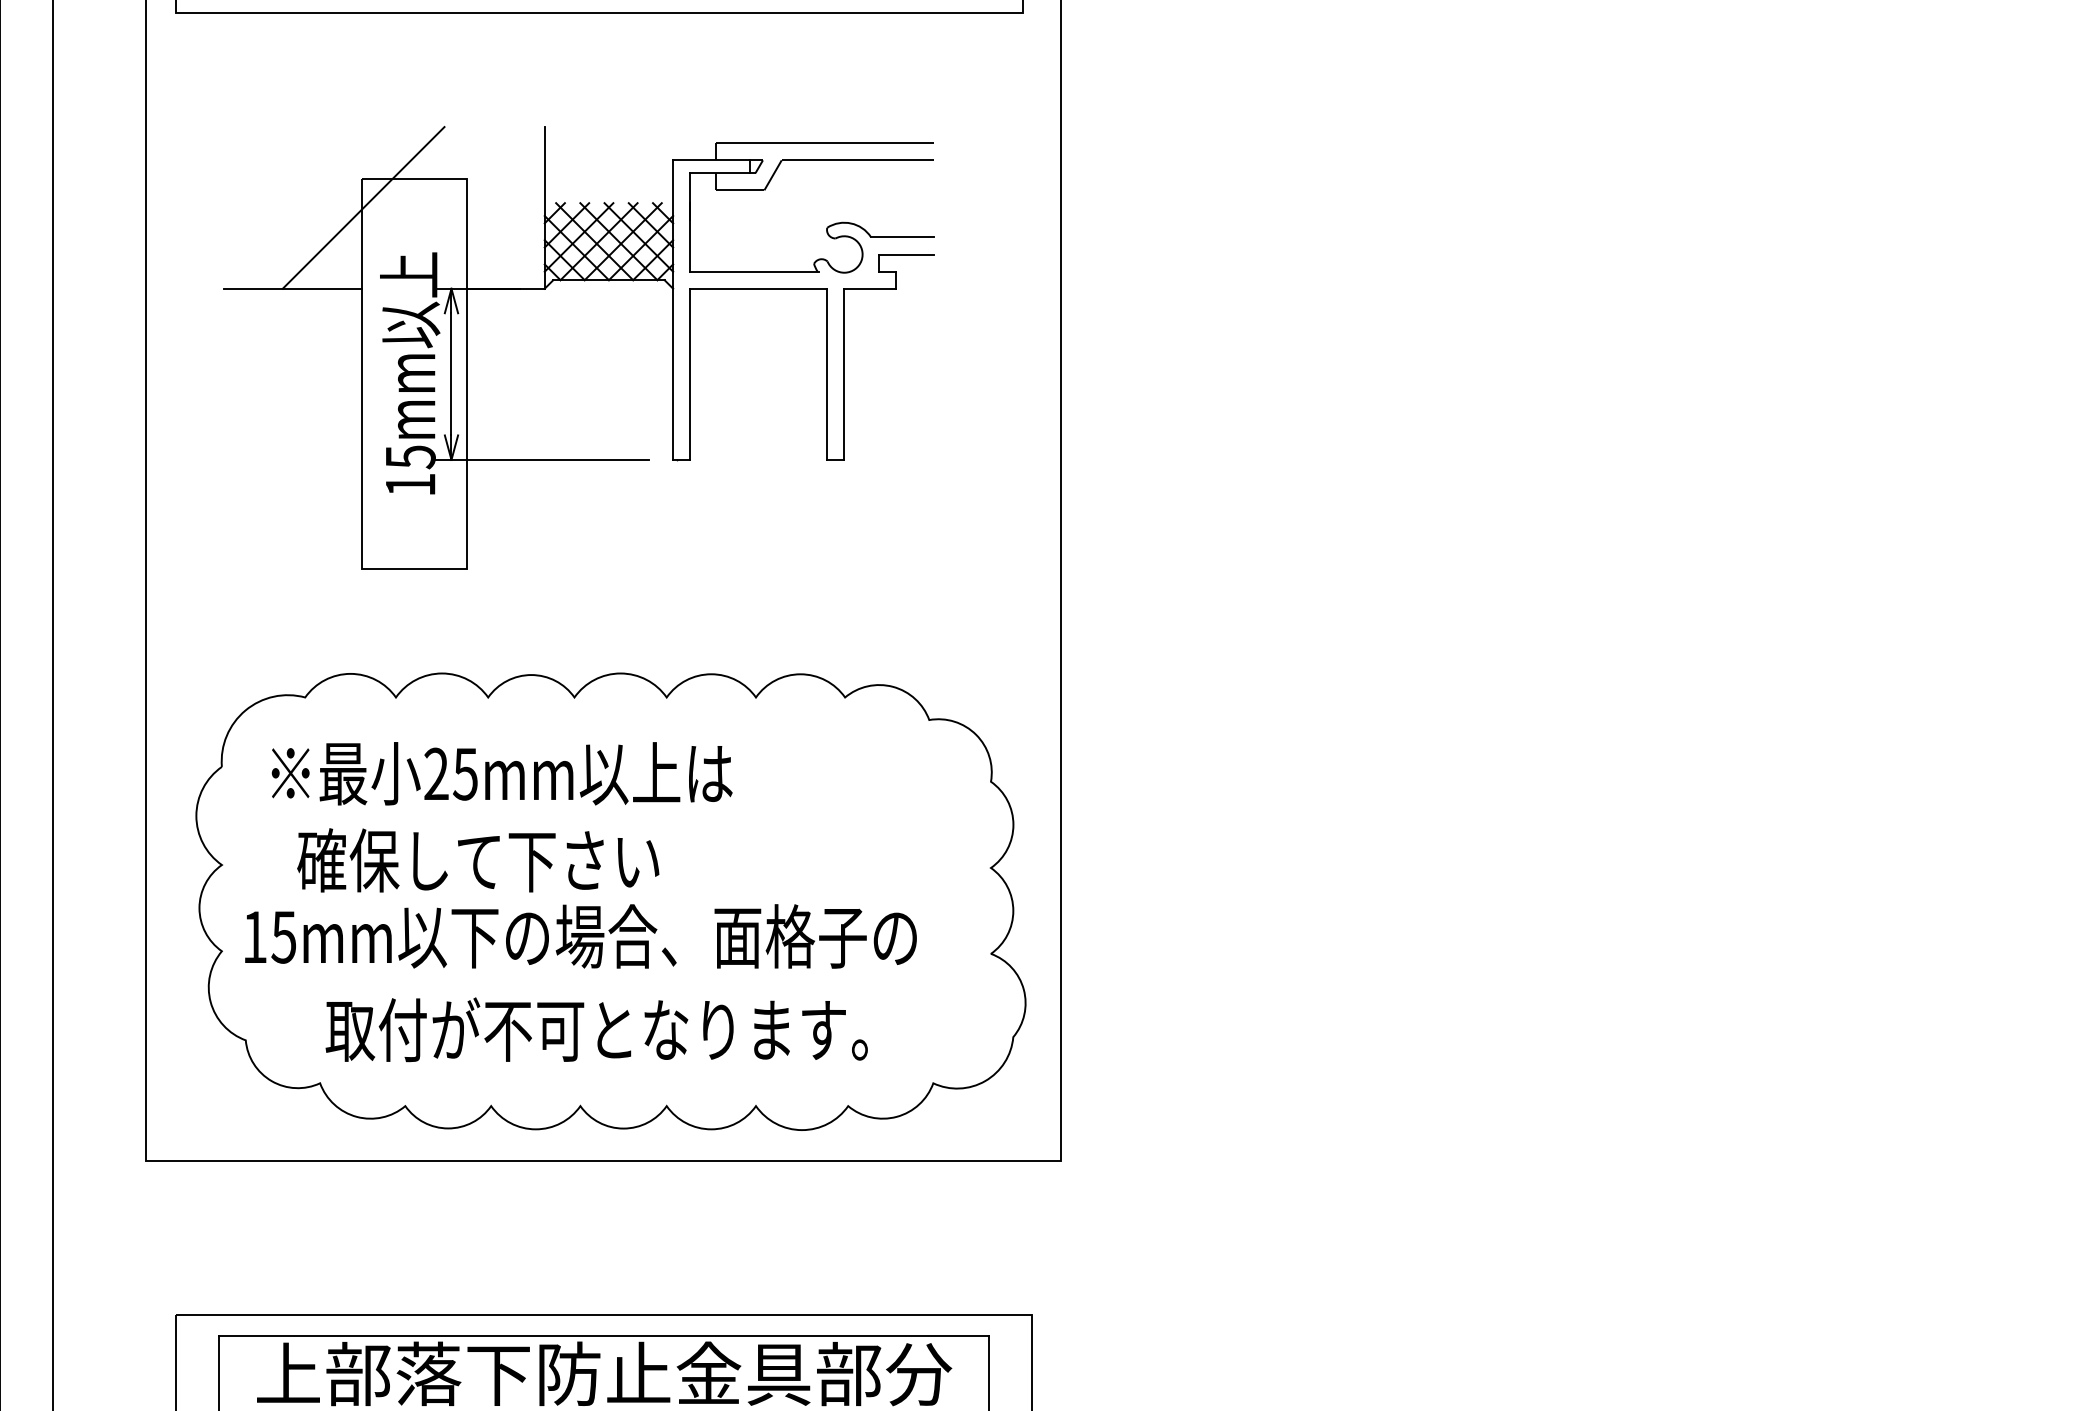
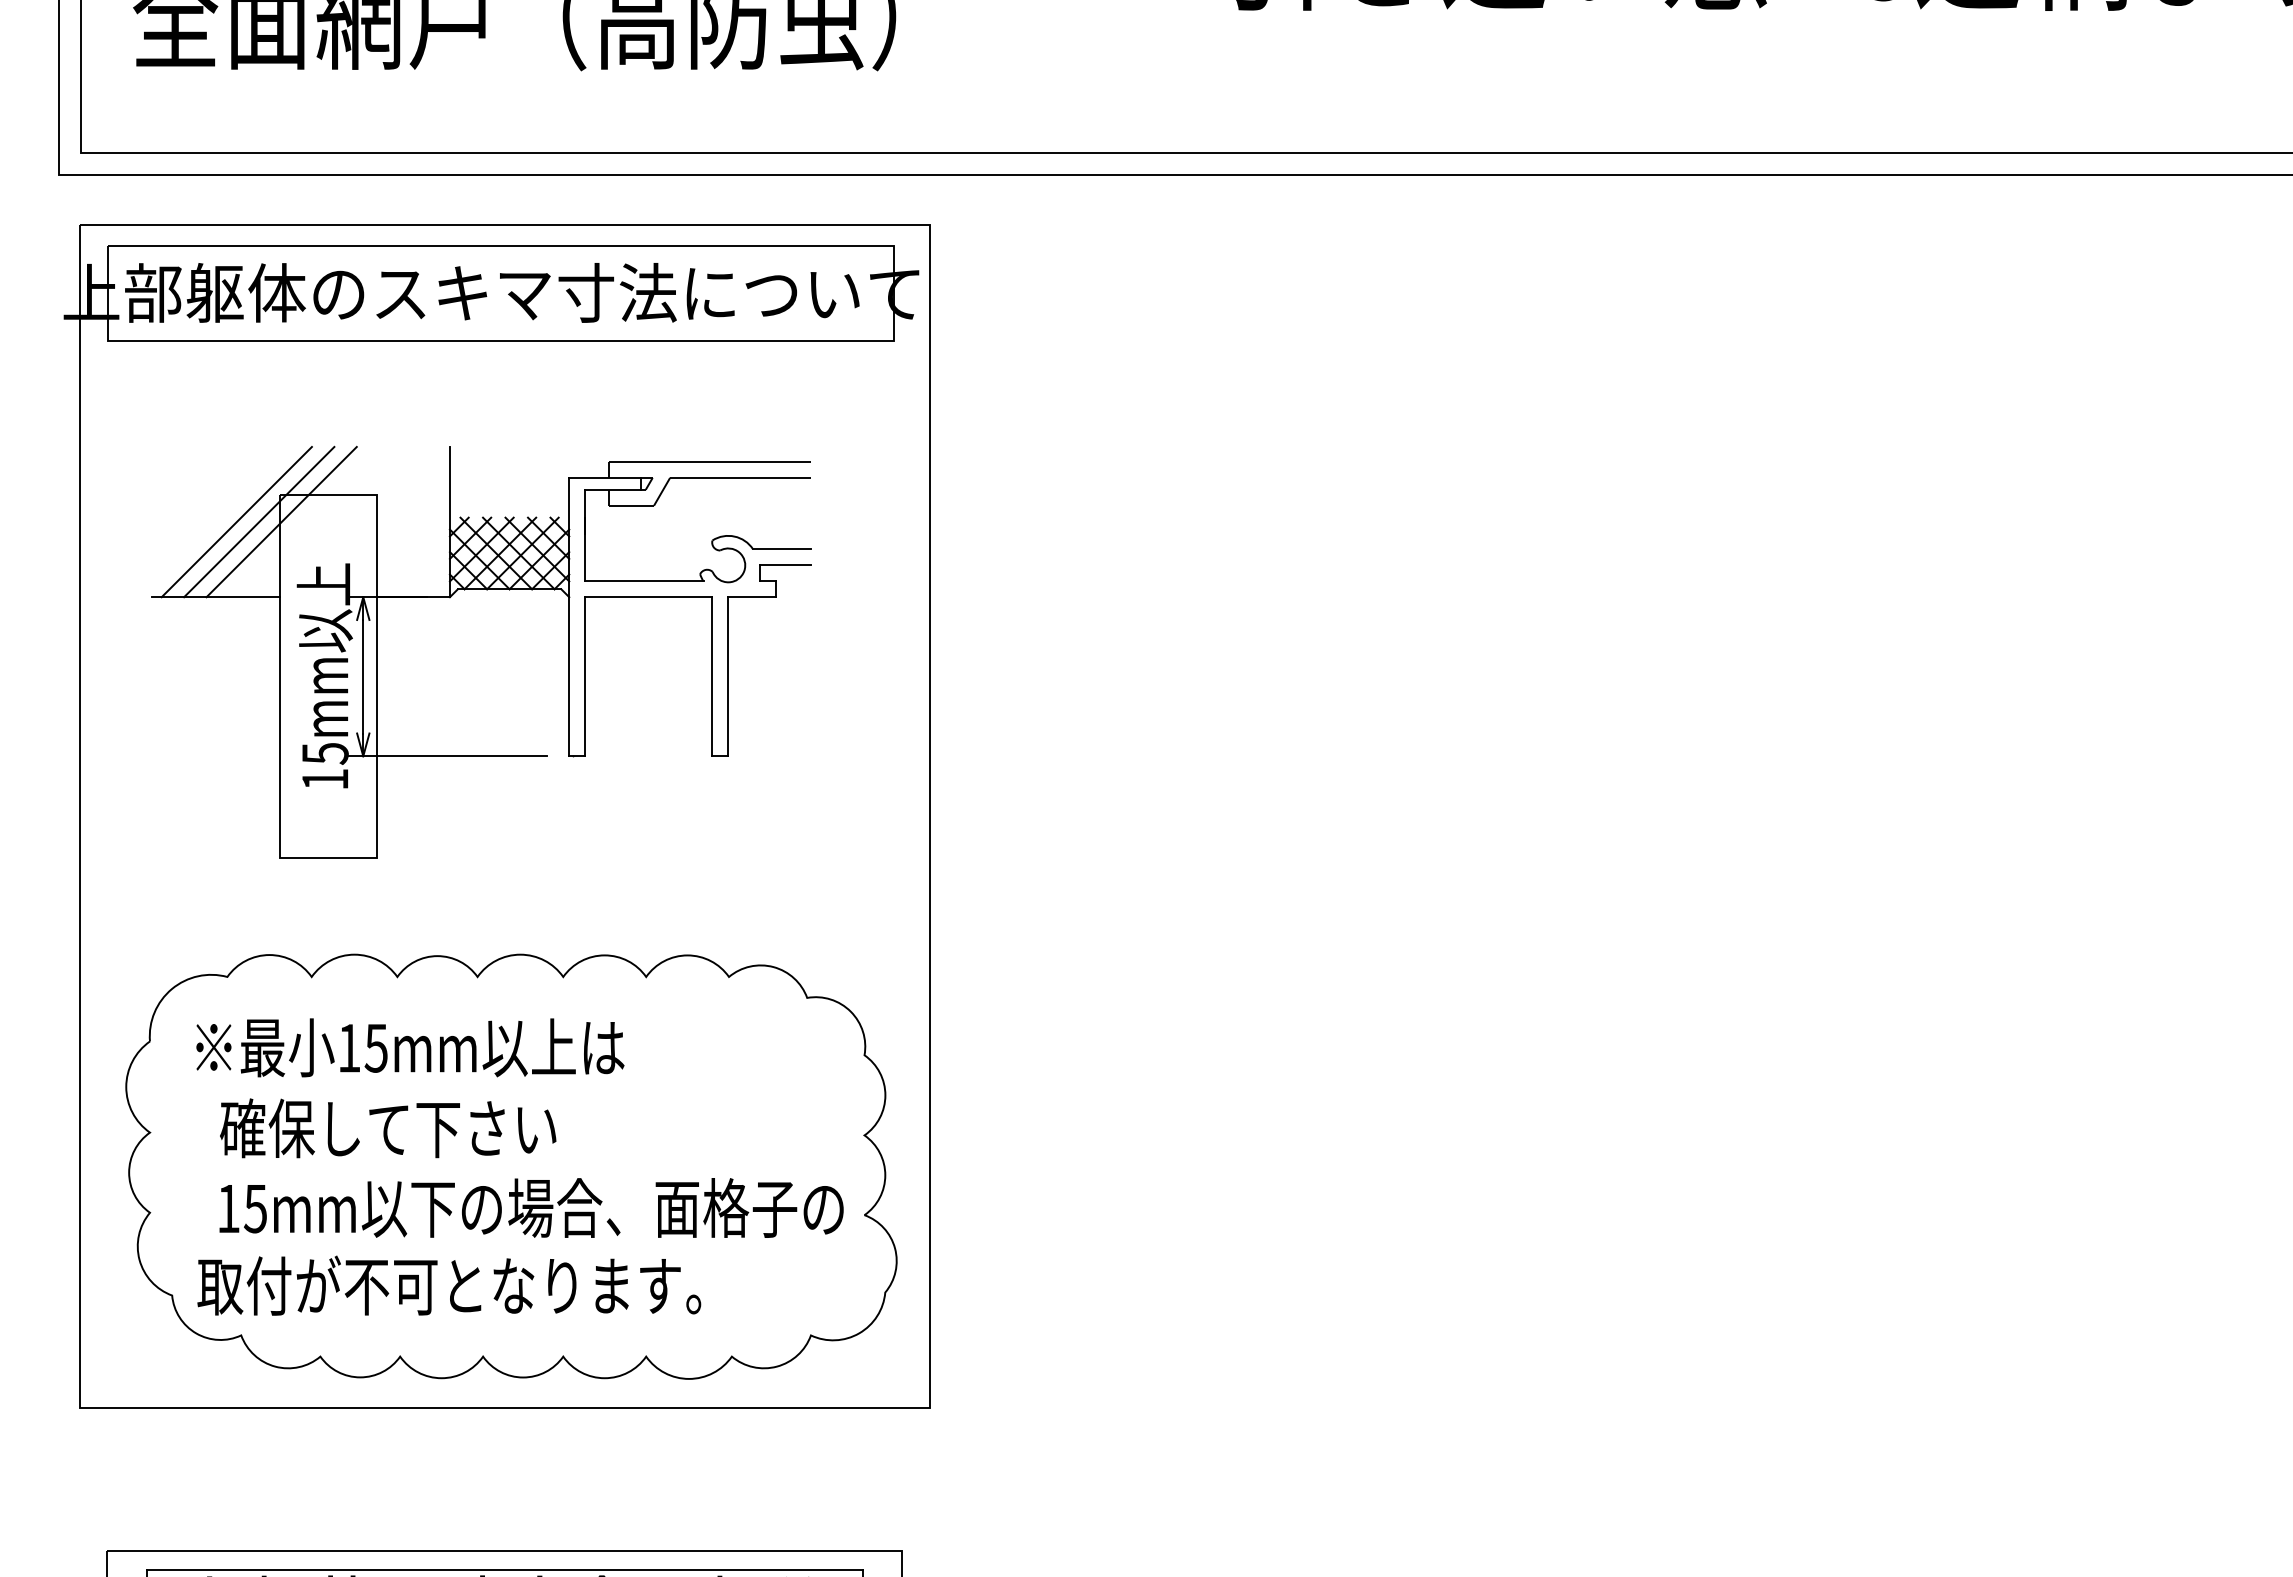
line: (315, 207) -> (236, 521), added
line: (339, 207) -> (259, 521), added
text: (436, 773) -> (349, 1047), 25mm -> 15mm
text: (580, 935) -> (531, 1207), moved
text: (597, 1029) -> (449, 1285), moved

